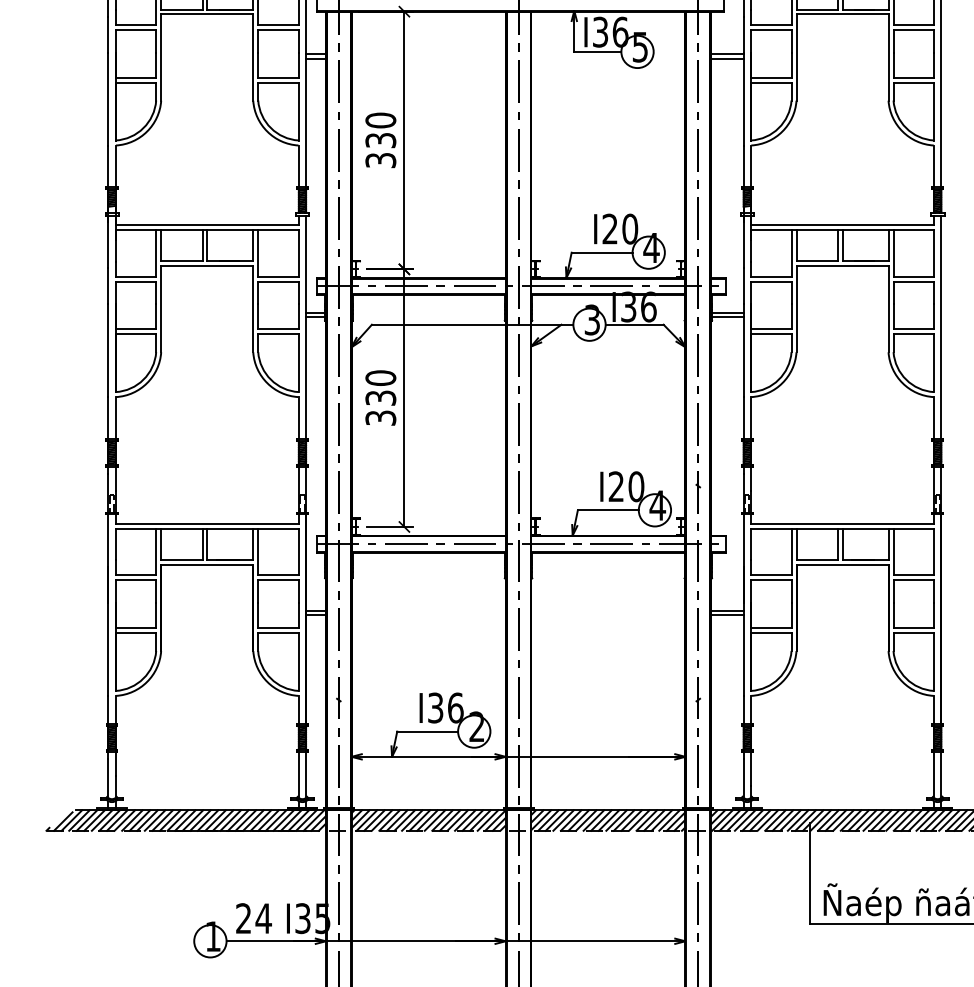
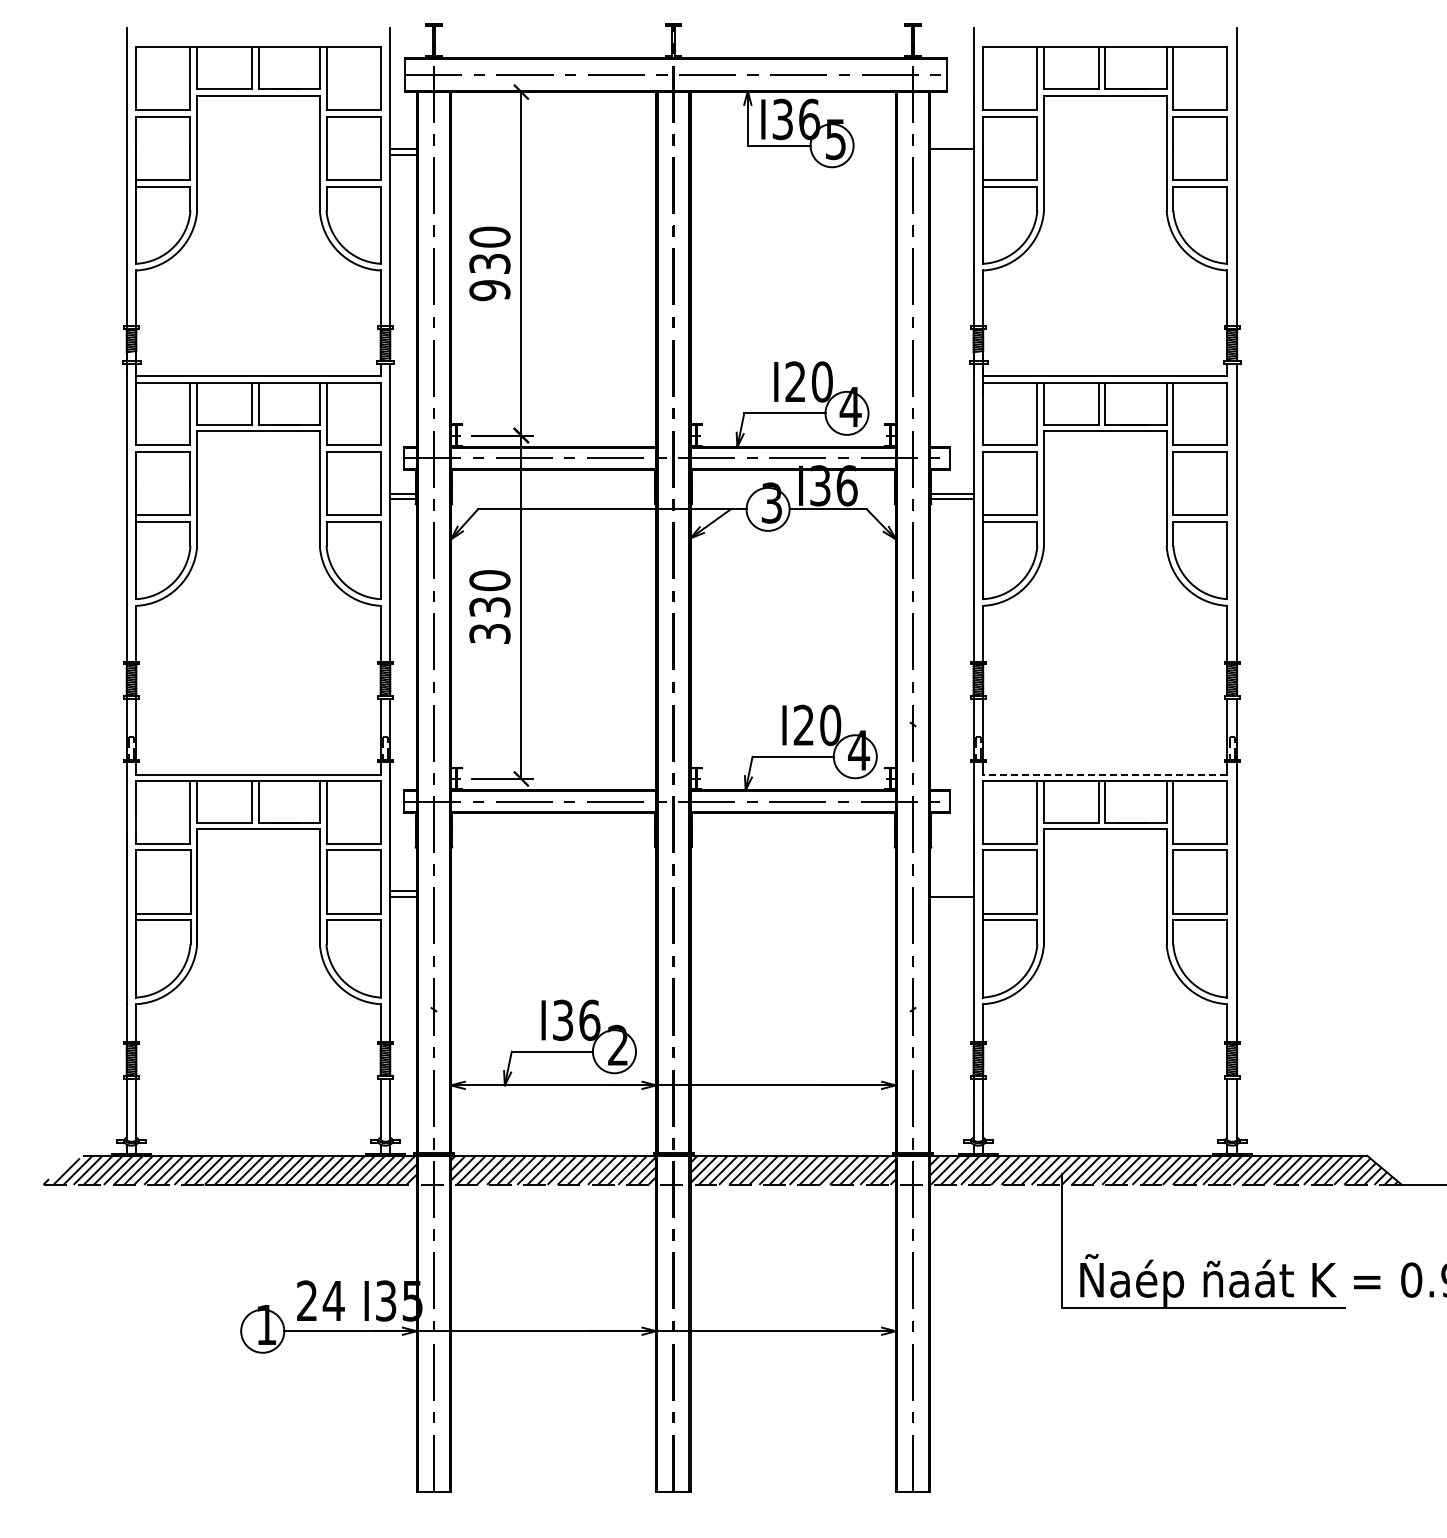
line: (727, 58) -> (951, 154), removed
text: (380, 160) -> (489, 290), 330 -> 930
line: (841, 523) -> (1104, 774), solid -> dashed
line: (727, 611) -> (951, 891), removed

